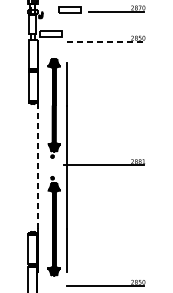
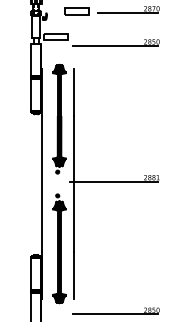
line: (105, 41) -> (115, 45), dashed -> solid
line: (38, 166) -> (42, 183), dashed -> solid

